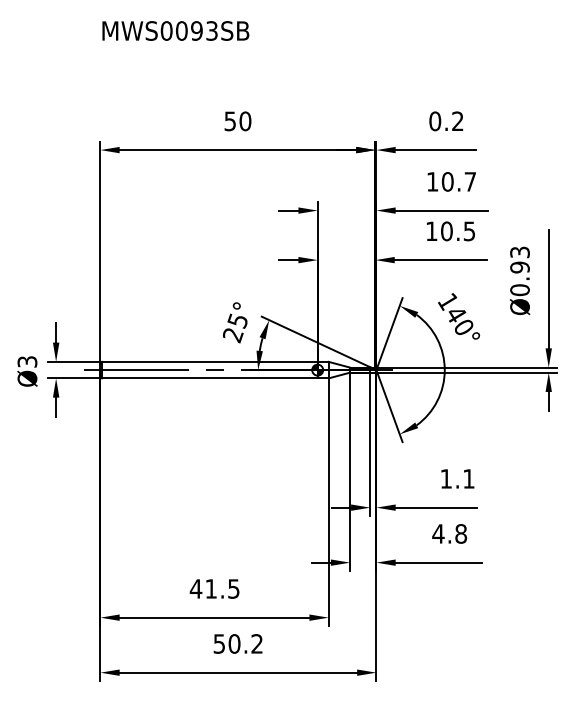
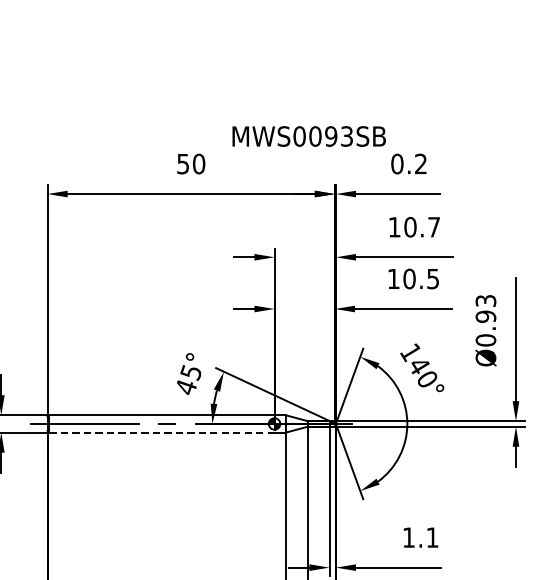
text: (175, 30) -> (308, 135), moved
text: (233, 335) -> (186, 387), 25° -> 45°
line: (209, 378) -> (161, 432), solid -> dashed

